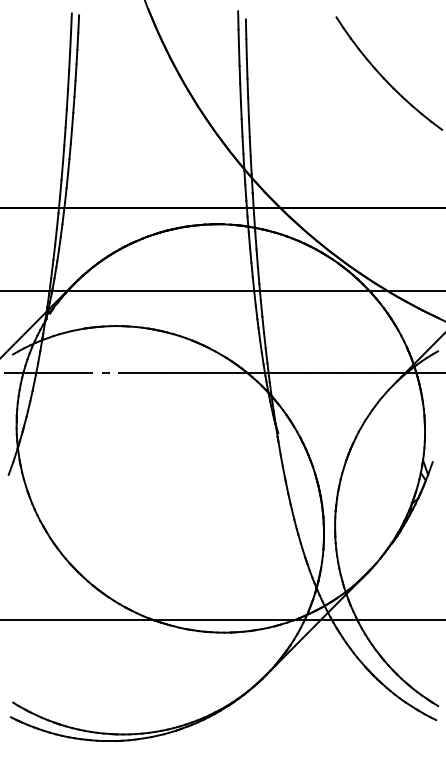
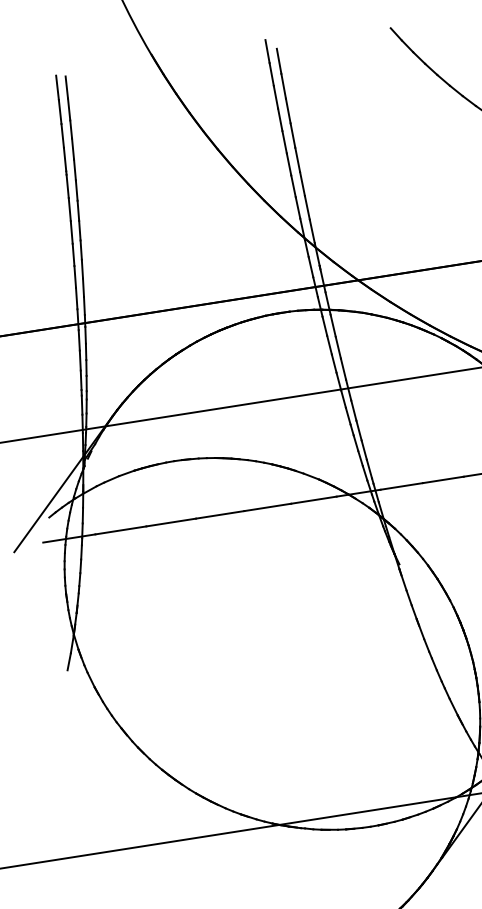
line: (106, 373) -> (170, 523), dashed -> solid

